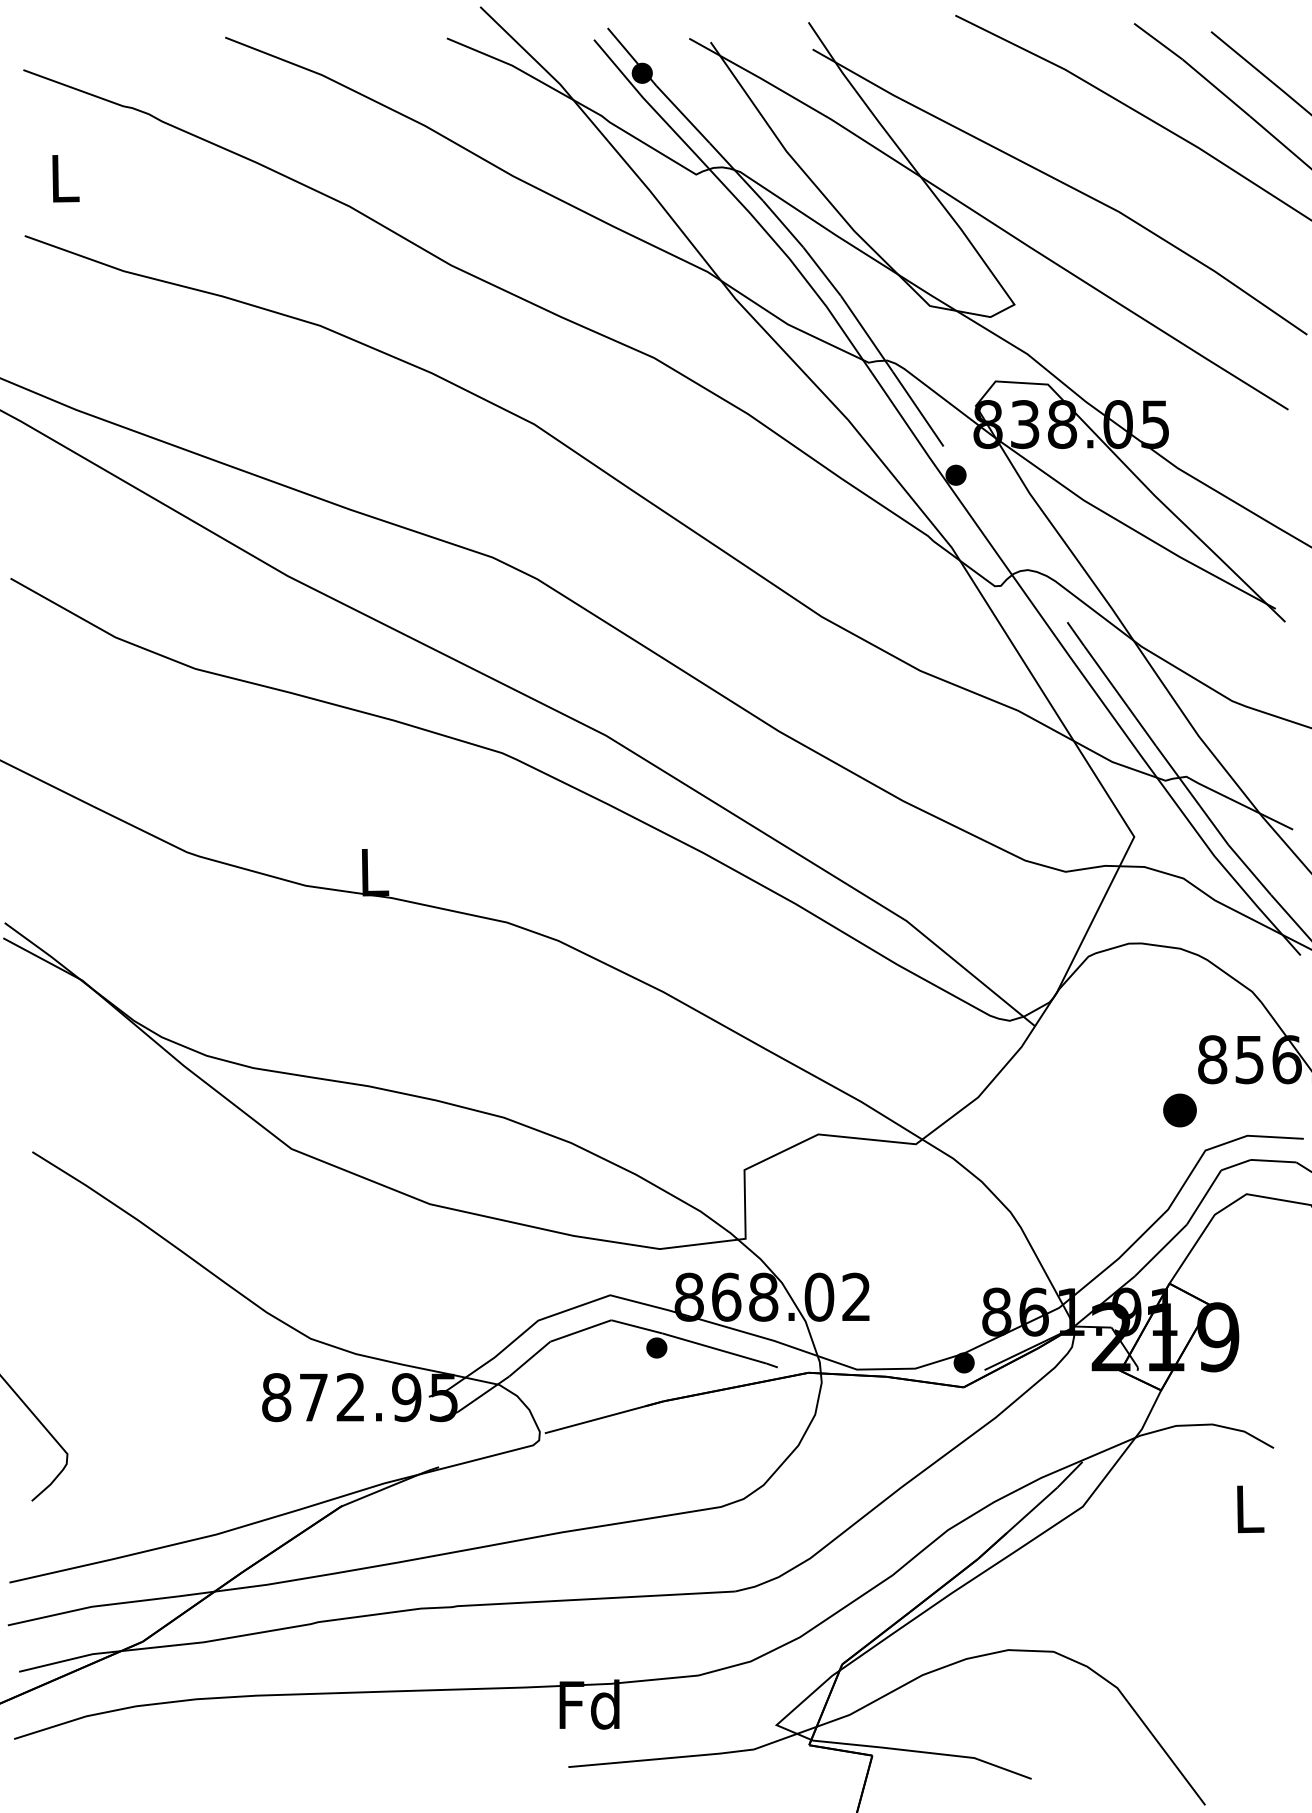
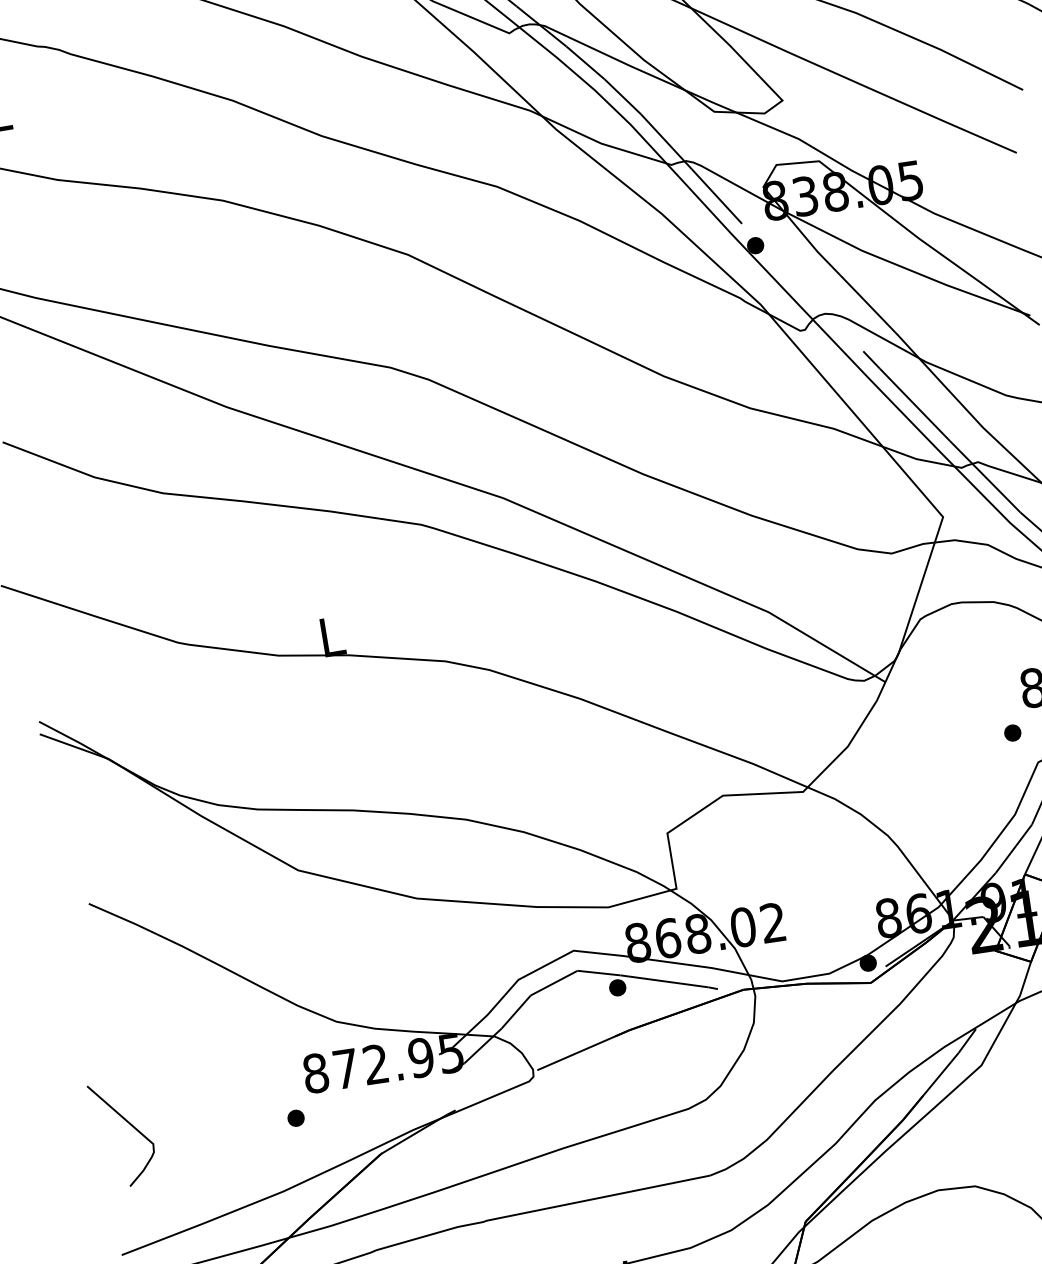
part: (1179, 1110) -> (1012, 733), size x0.62
part: (244, 1447) -> (295, 1117), added

